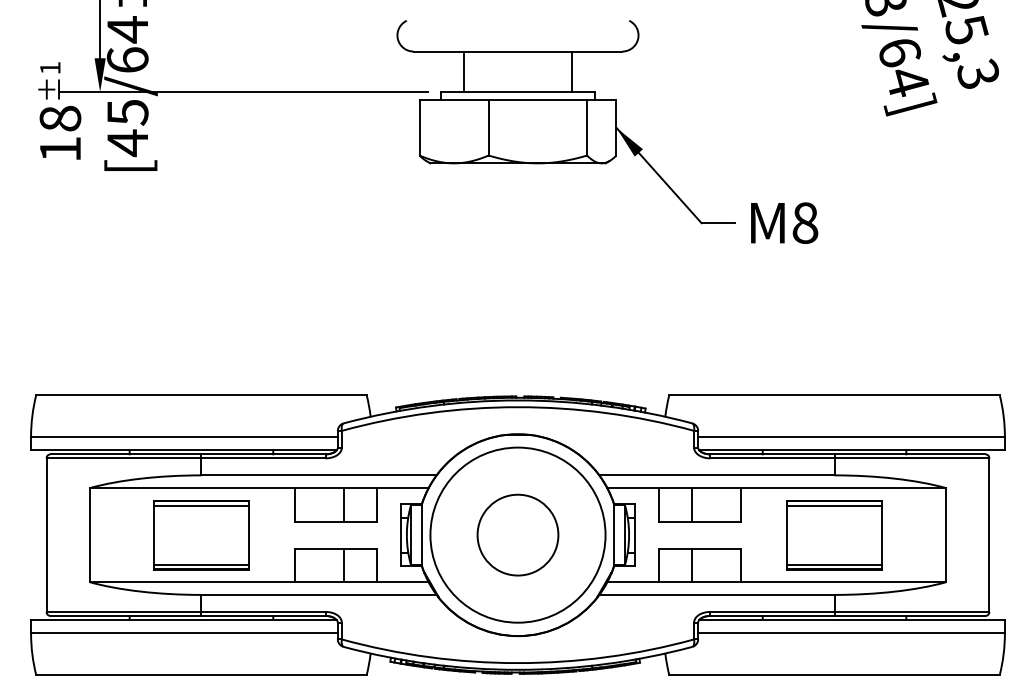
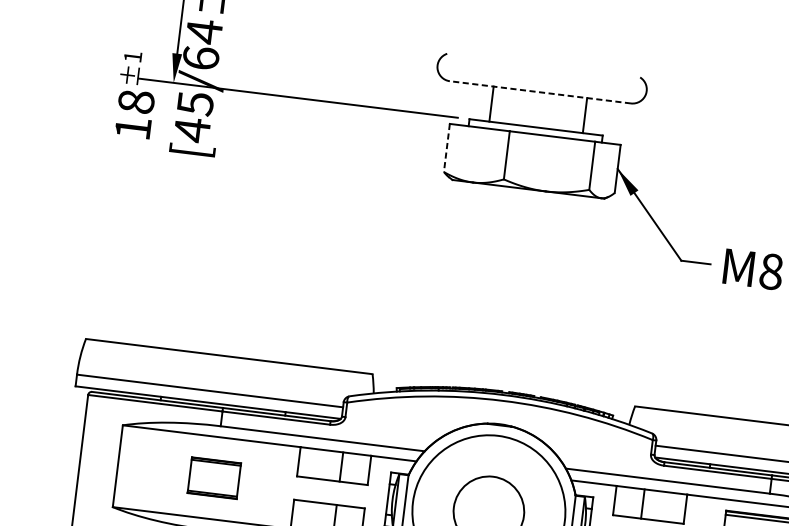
line: (517, 51) -> (539, 92), solid -> dashed
line: (419, 127) -> (446, 147), solid -> dashed
part: (201, 535) -> (214, 478), size x0.6

